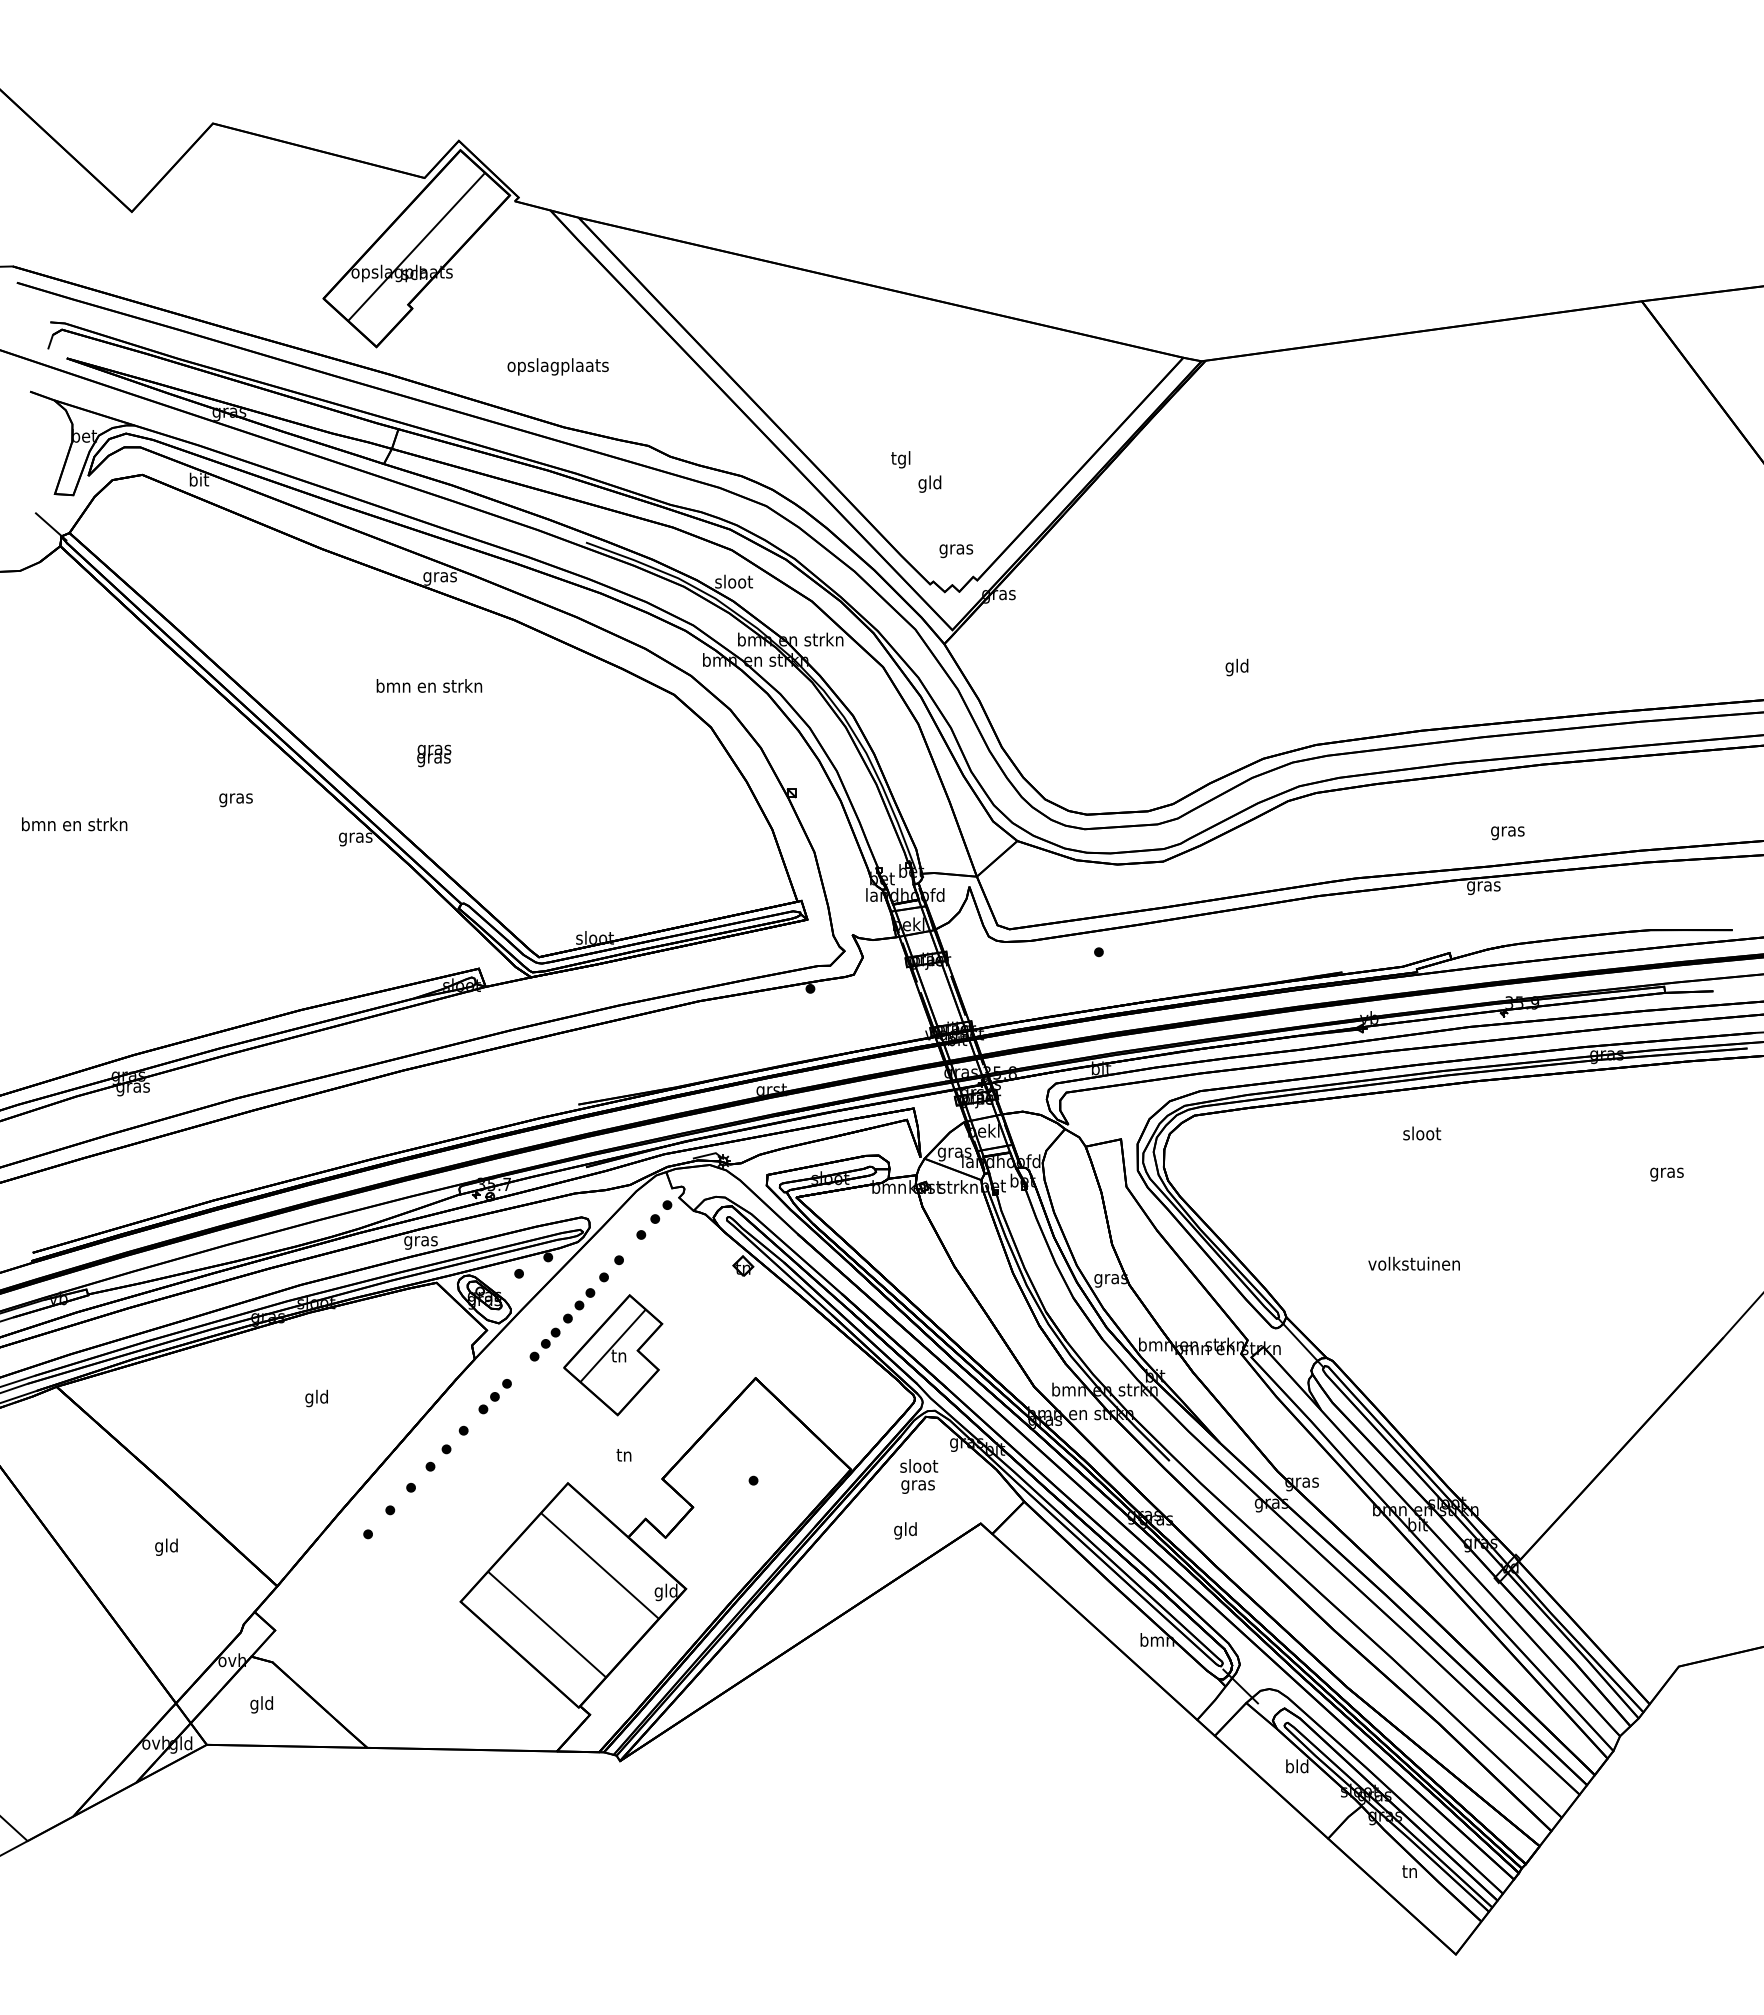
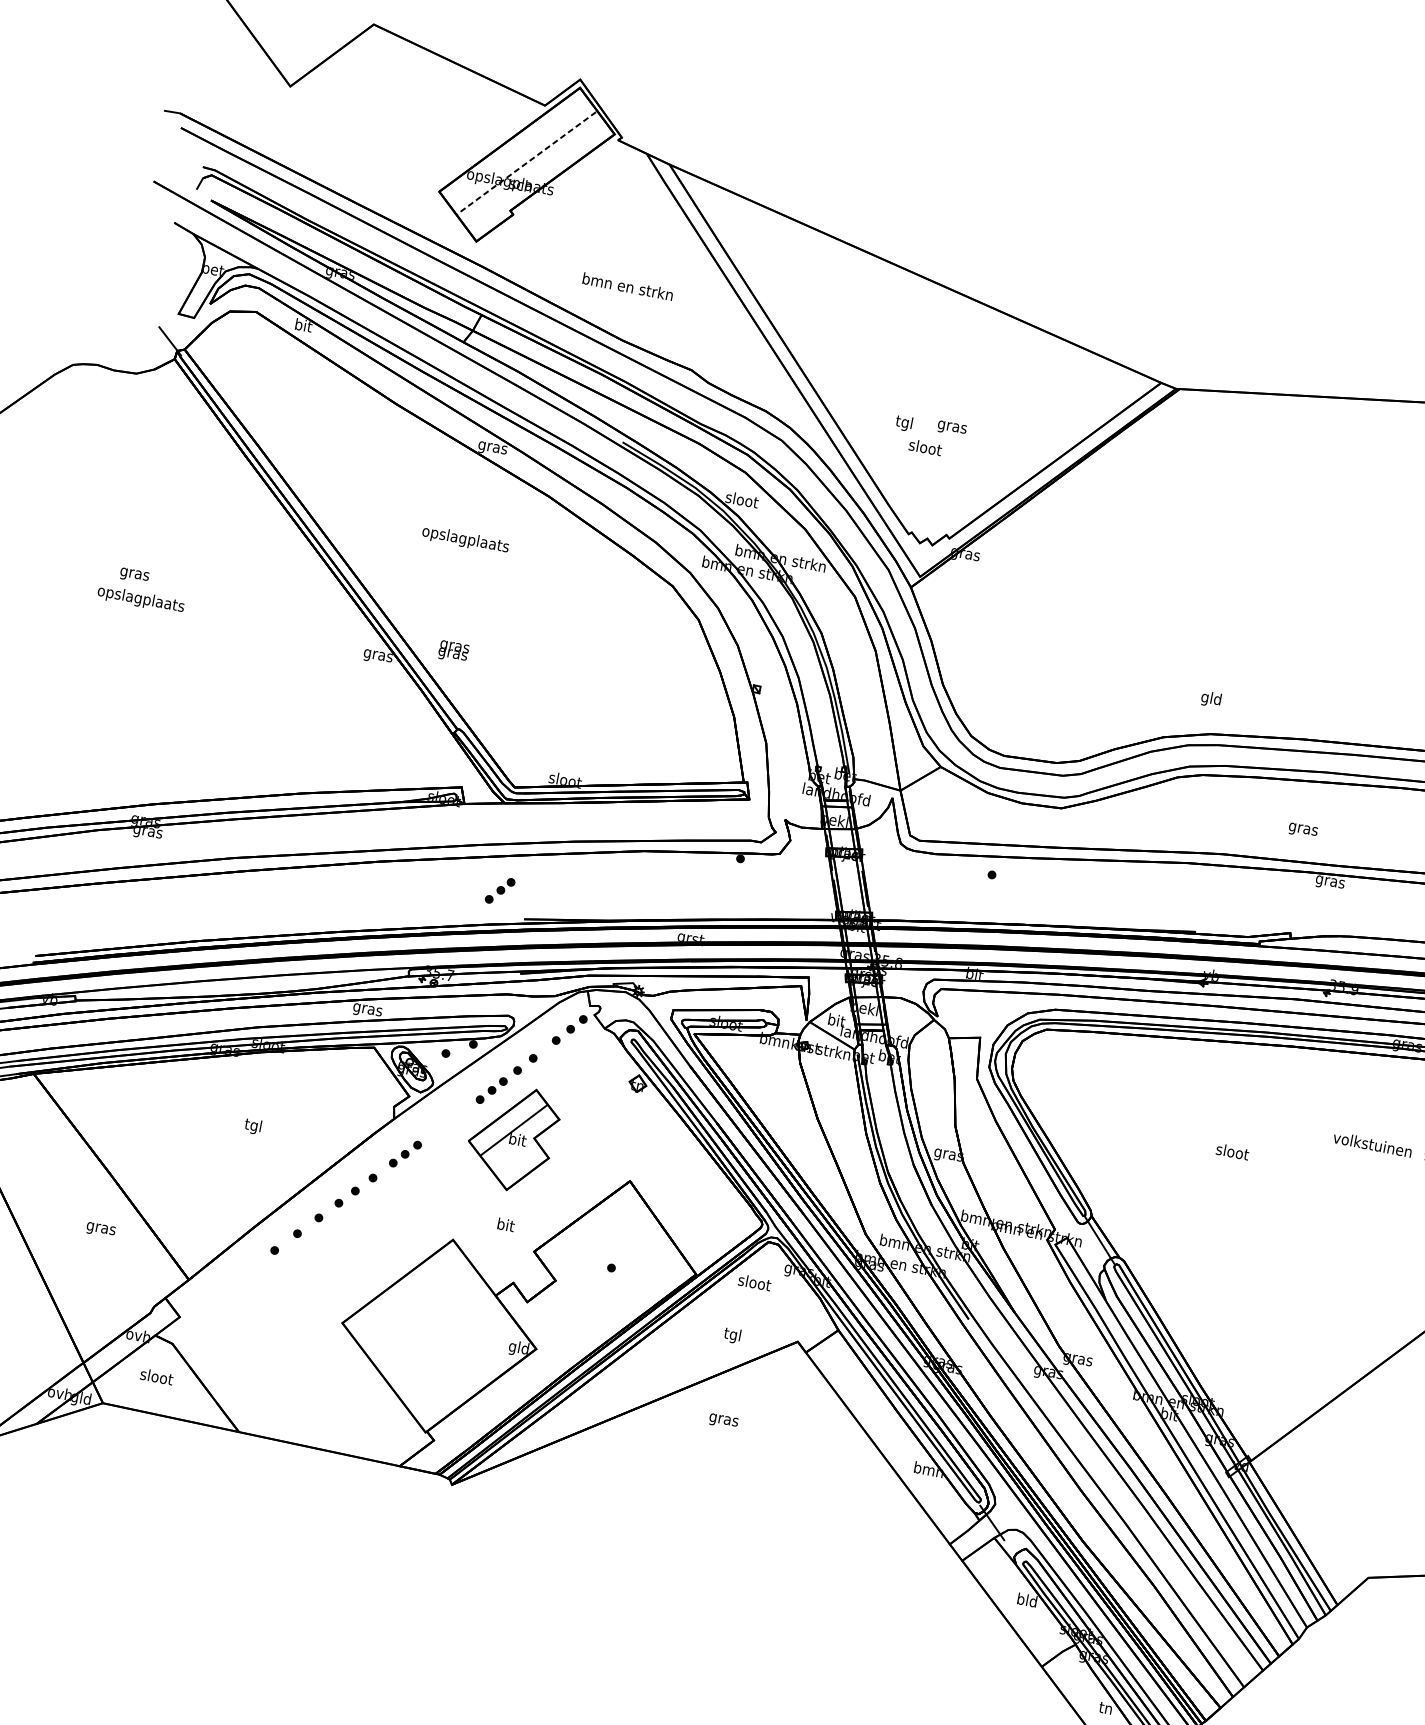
line: (416, 247) -> (526, 163), solid -> dashed
text: (557, 366) -> (627, 287), opslagplaats -> bmn en strkn
text: (930, 483) -> (925, 448), gld -> sloot
text: (956, 551) -> (952, 428), moved
text: (1236, 667) -> (1210, 699), moved
text: (429, 687) -> (465, 539), bmn en strkn -> opslagplaats
text: (434, 755) -> (453, 651), moved
text: (235, 800) -> (134, 575), moved
text: (74, 825) -> (141, 599), bmn en strkn -> opslagplaats
text: (1507, 833) -> (1302, 830), moved
text: (1422, 1133) -> (1233, 1151), moved
text: (954, 1152) -> (836, 1021), gras -> bit
text: (1413, 1263) -> (1372, 1144), moved
part: (544, 1344) -> (499, 890), moved
text: (619, 1355) -> (517, 1139), tn -> bit
text: (316, 1398) -> (253, 1126), gld -> tgl
text: (624, 1454) -> (505, 1224), tn -> bit
text: (917, 1486) -> (723, 1420), moved
text: (905, 1530) -> (732, 1335), gld -> tgl
text: (166, 1546) -> (101, 1227), gld -> gras
line: (599, 1565) -> (466, 1314), removed
line: (546, 1624) -> (411, 1356), removed
text: (262, 1704) -> (156, 1378), gld -> sloot

